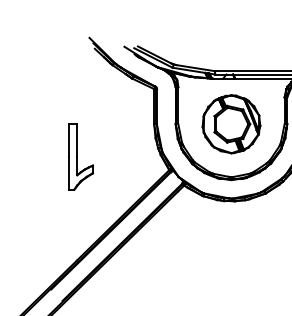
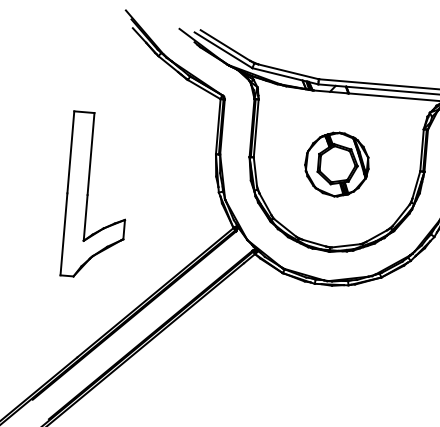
part: (231, 124) -> (337, 164), size x0.7
part: (80, 156) -> (96, 195), size x1.6

